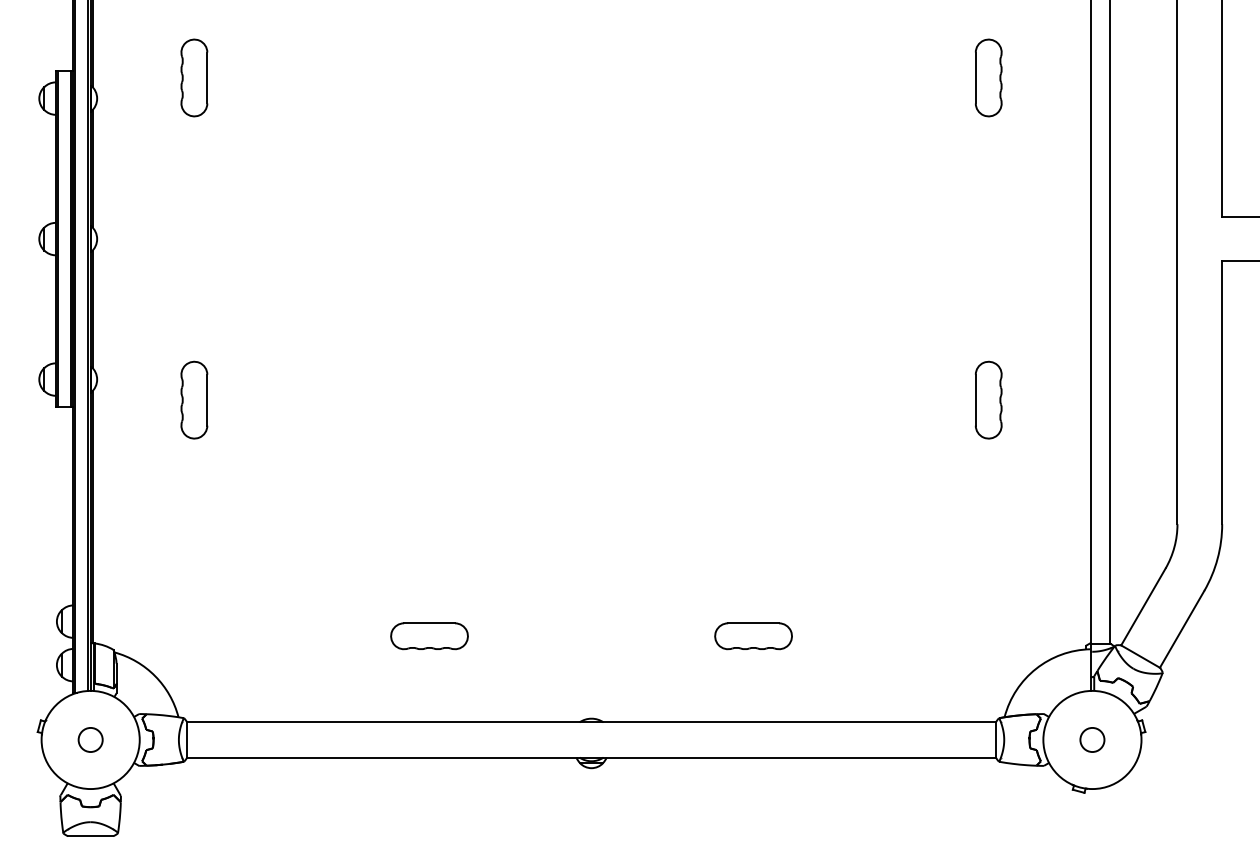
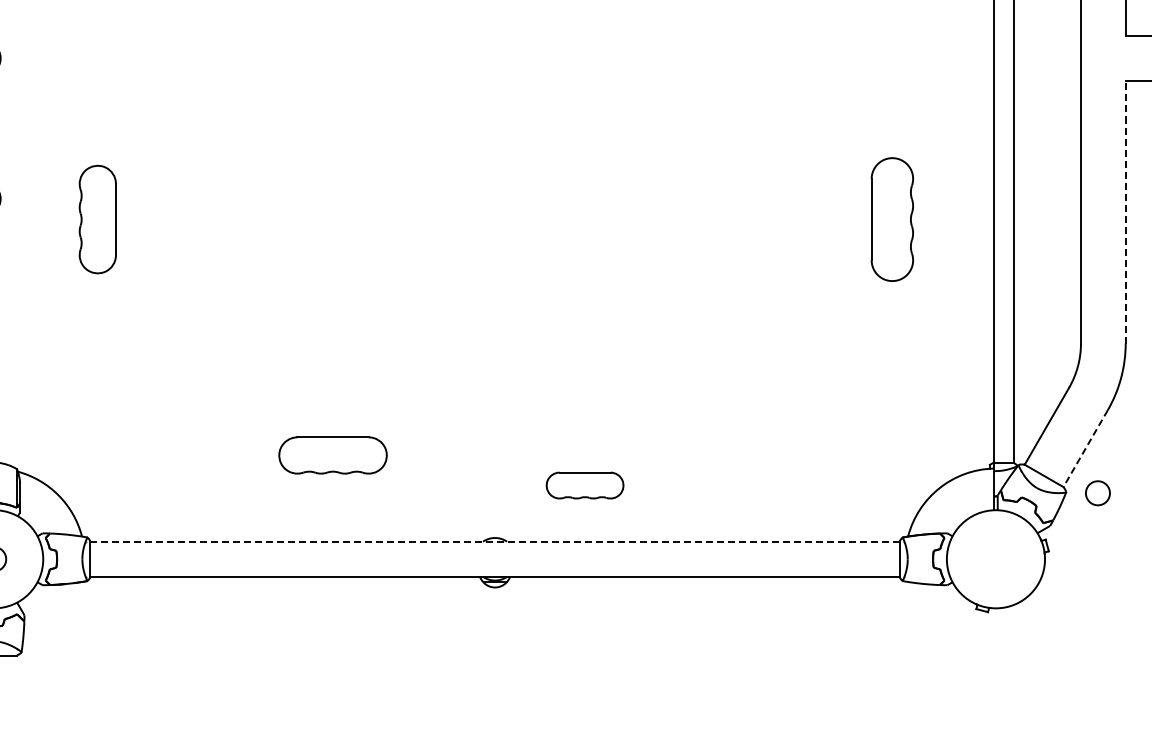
line: (1222, 392) -> (1126, 211), solid -> dashed
part: (194, 399) -> (98, 218), size x1.4
part: (988, 399) -> (892, 218), size x1.6
line: (1181, 629) -> (1085, 448), solid -> dashed
part: (429, 636) -> (333, 455), size x1.4
part: (753, 636) -> (585, 485), moved
line: (591, 722) -> (495, 541), solid -> dashed
circle: (1092, 739) -> (1098, 492), moved

